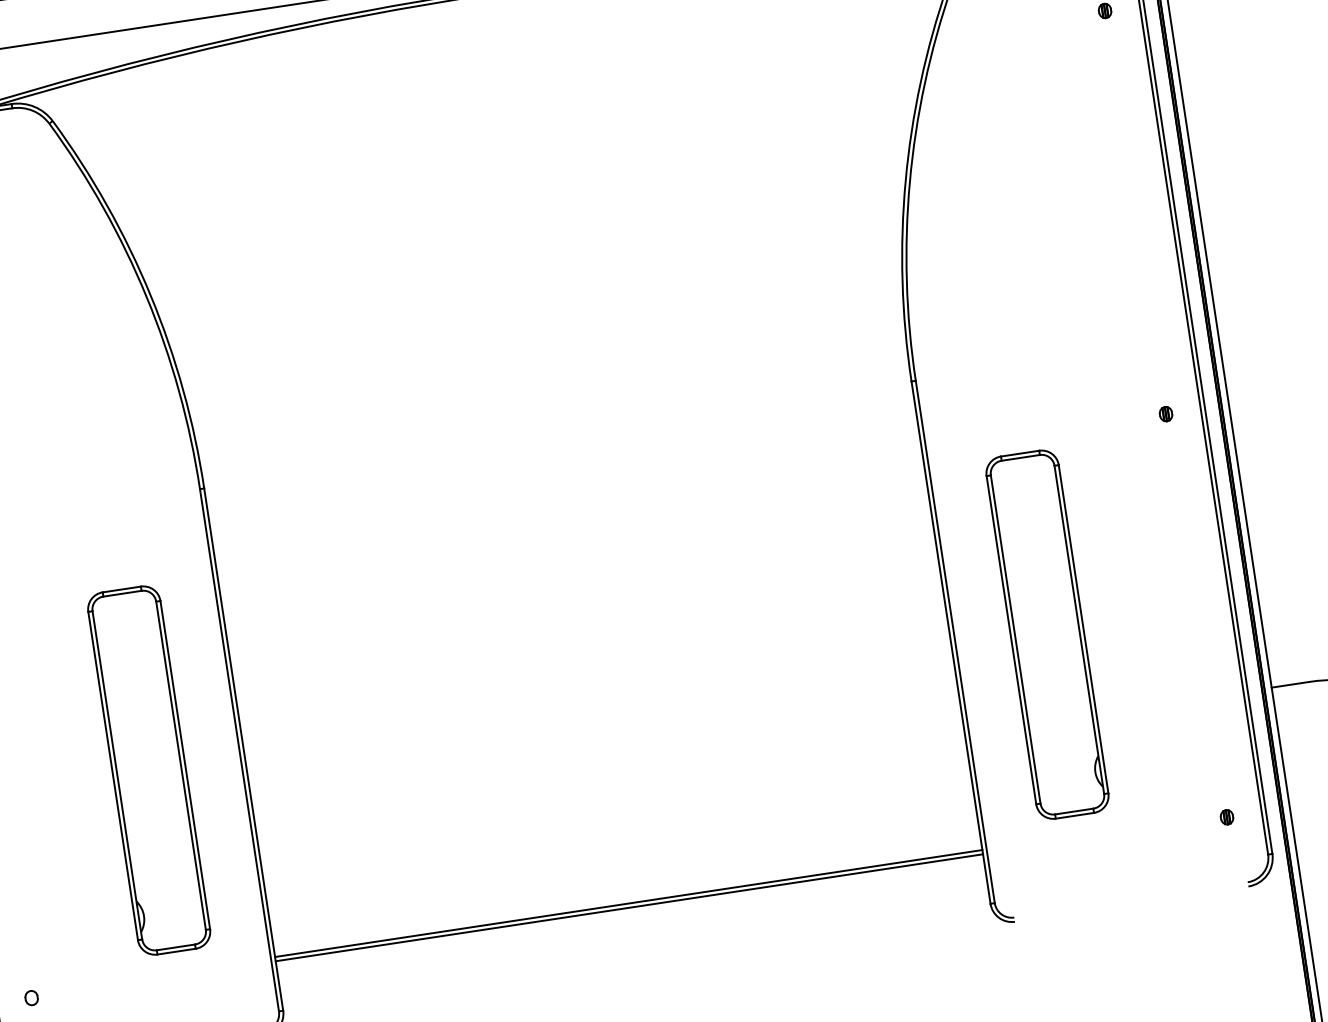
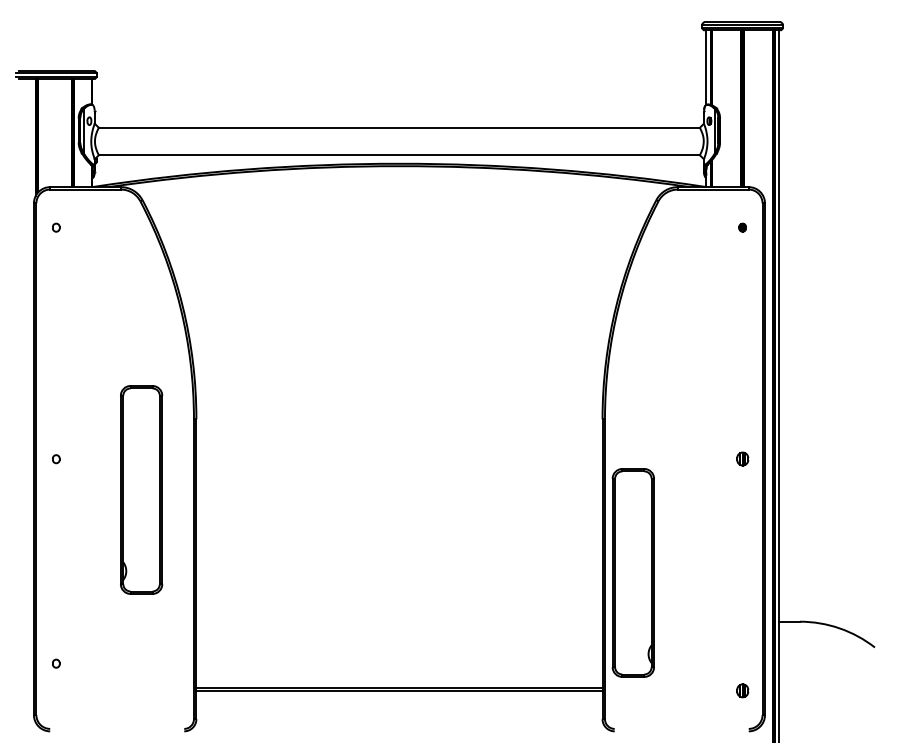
part: (1165, 414) -> (742, 459), size x1.6
part: (1045, 634) -> (632, 572), moved
part: (148, 769) -> (141, 489), moved
part: (1226, 816) -> (742, 690), size x1.6
part: (31, 997) -> (56, 663), moved

